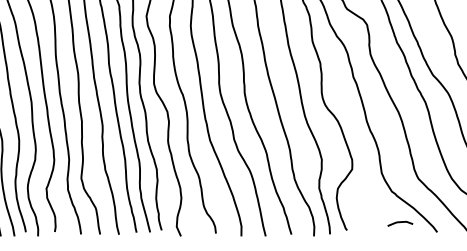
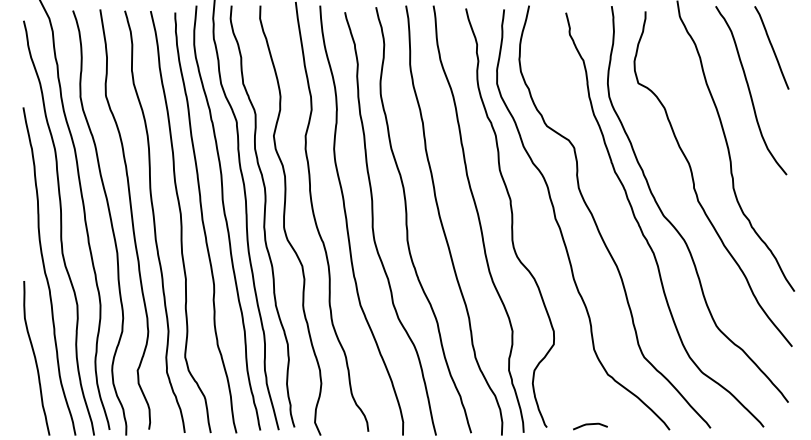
curve: (400, 223) -> (590, 425), moved

